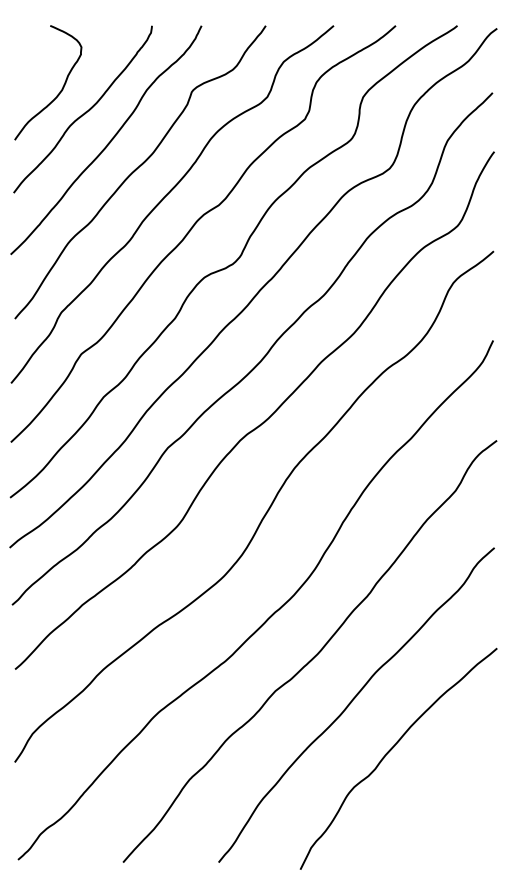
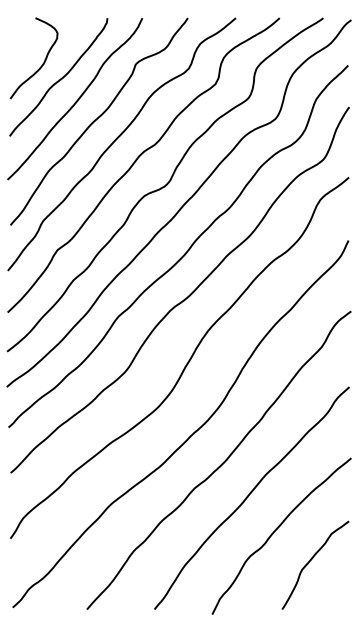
curve: (440, 793) -> (311, 560), added

